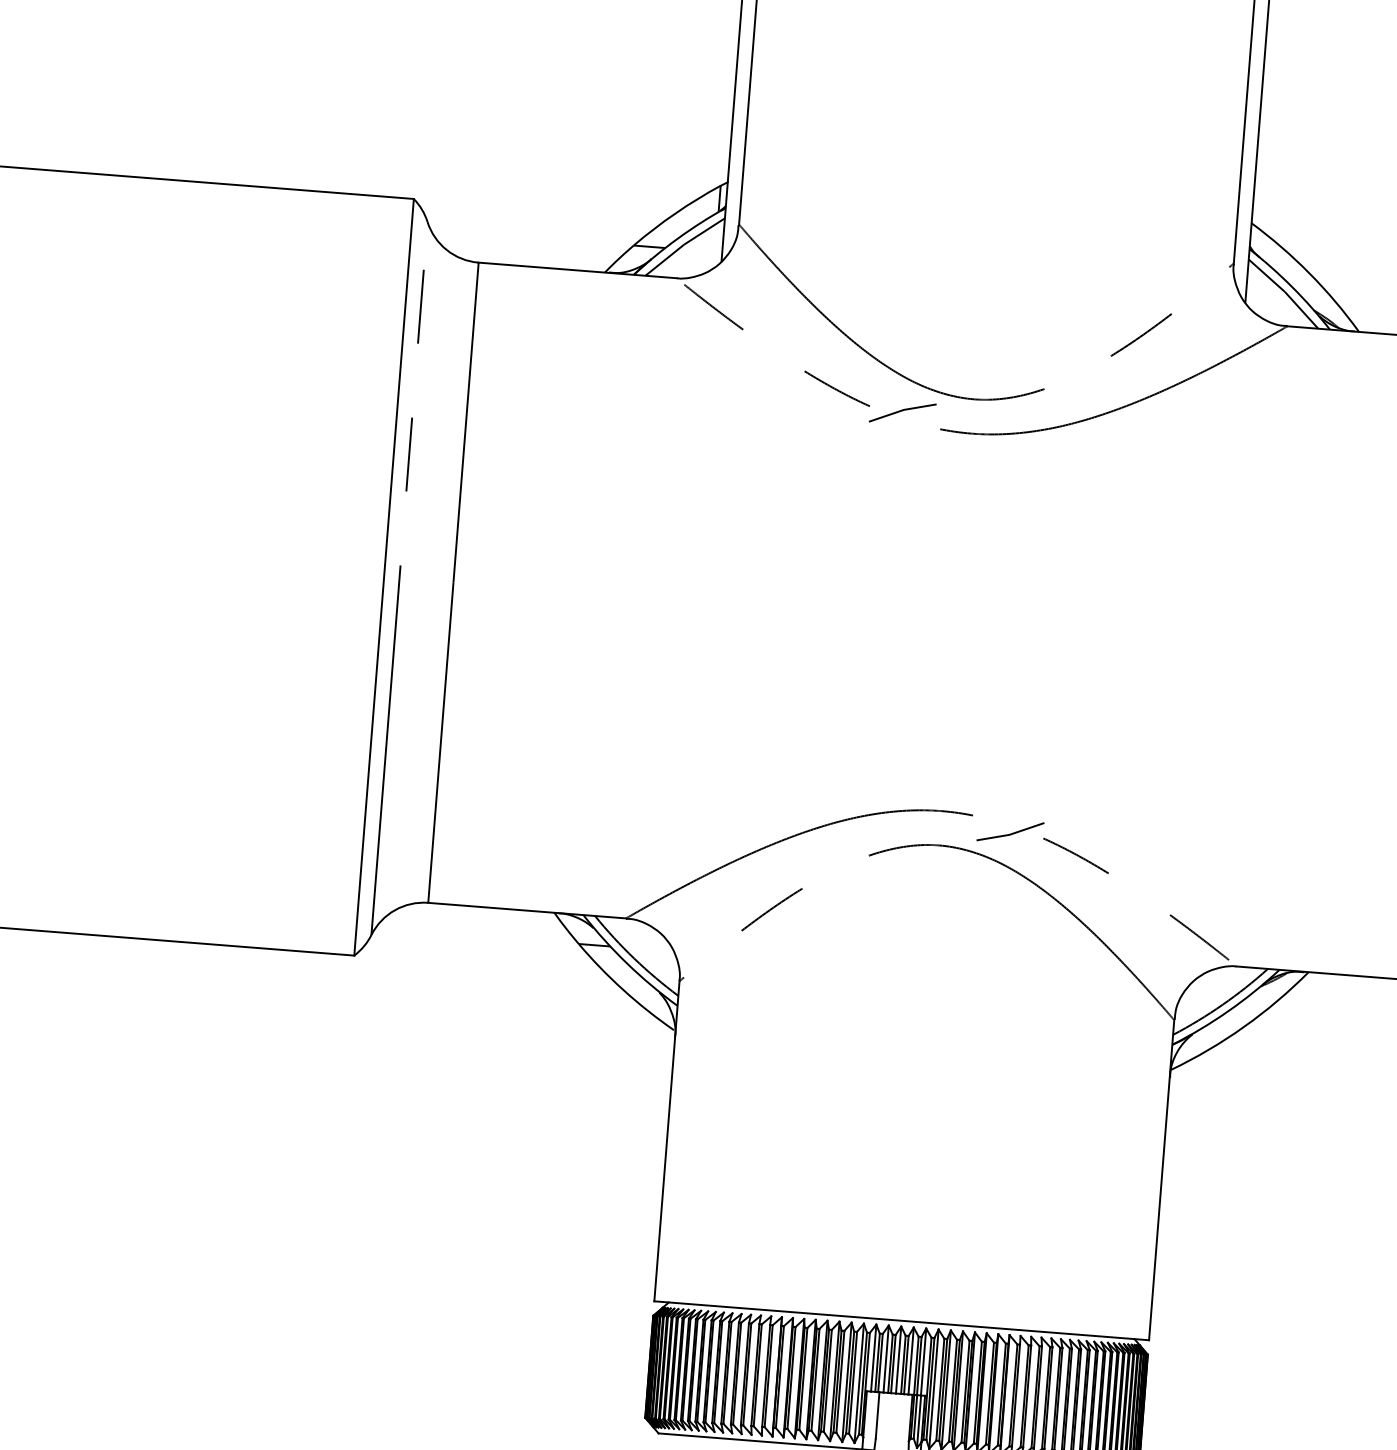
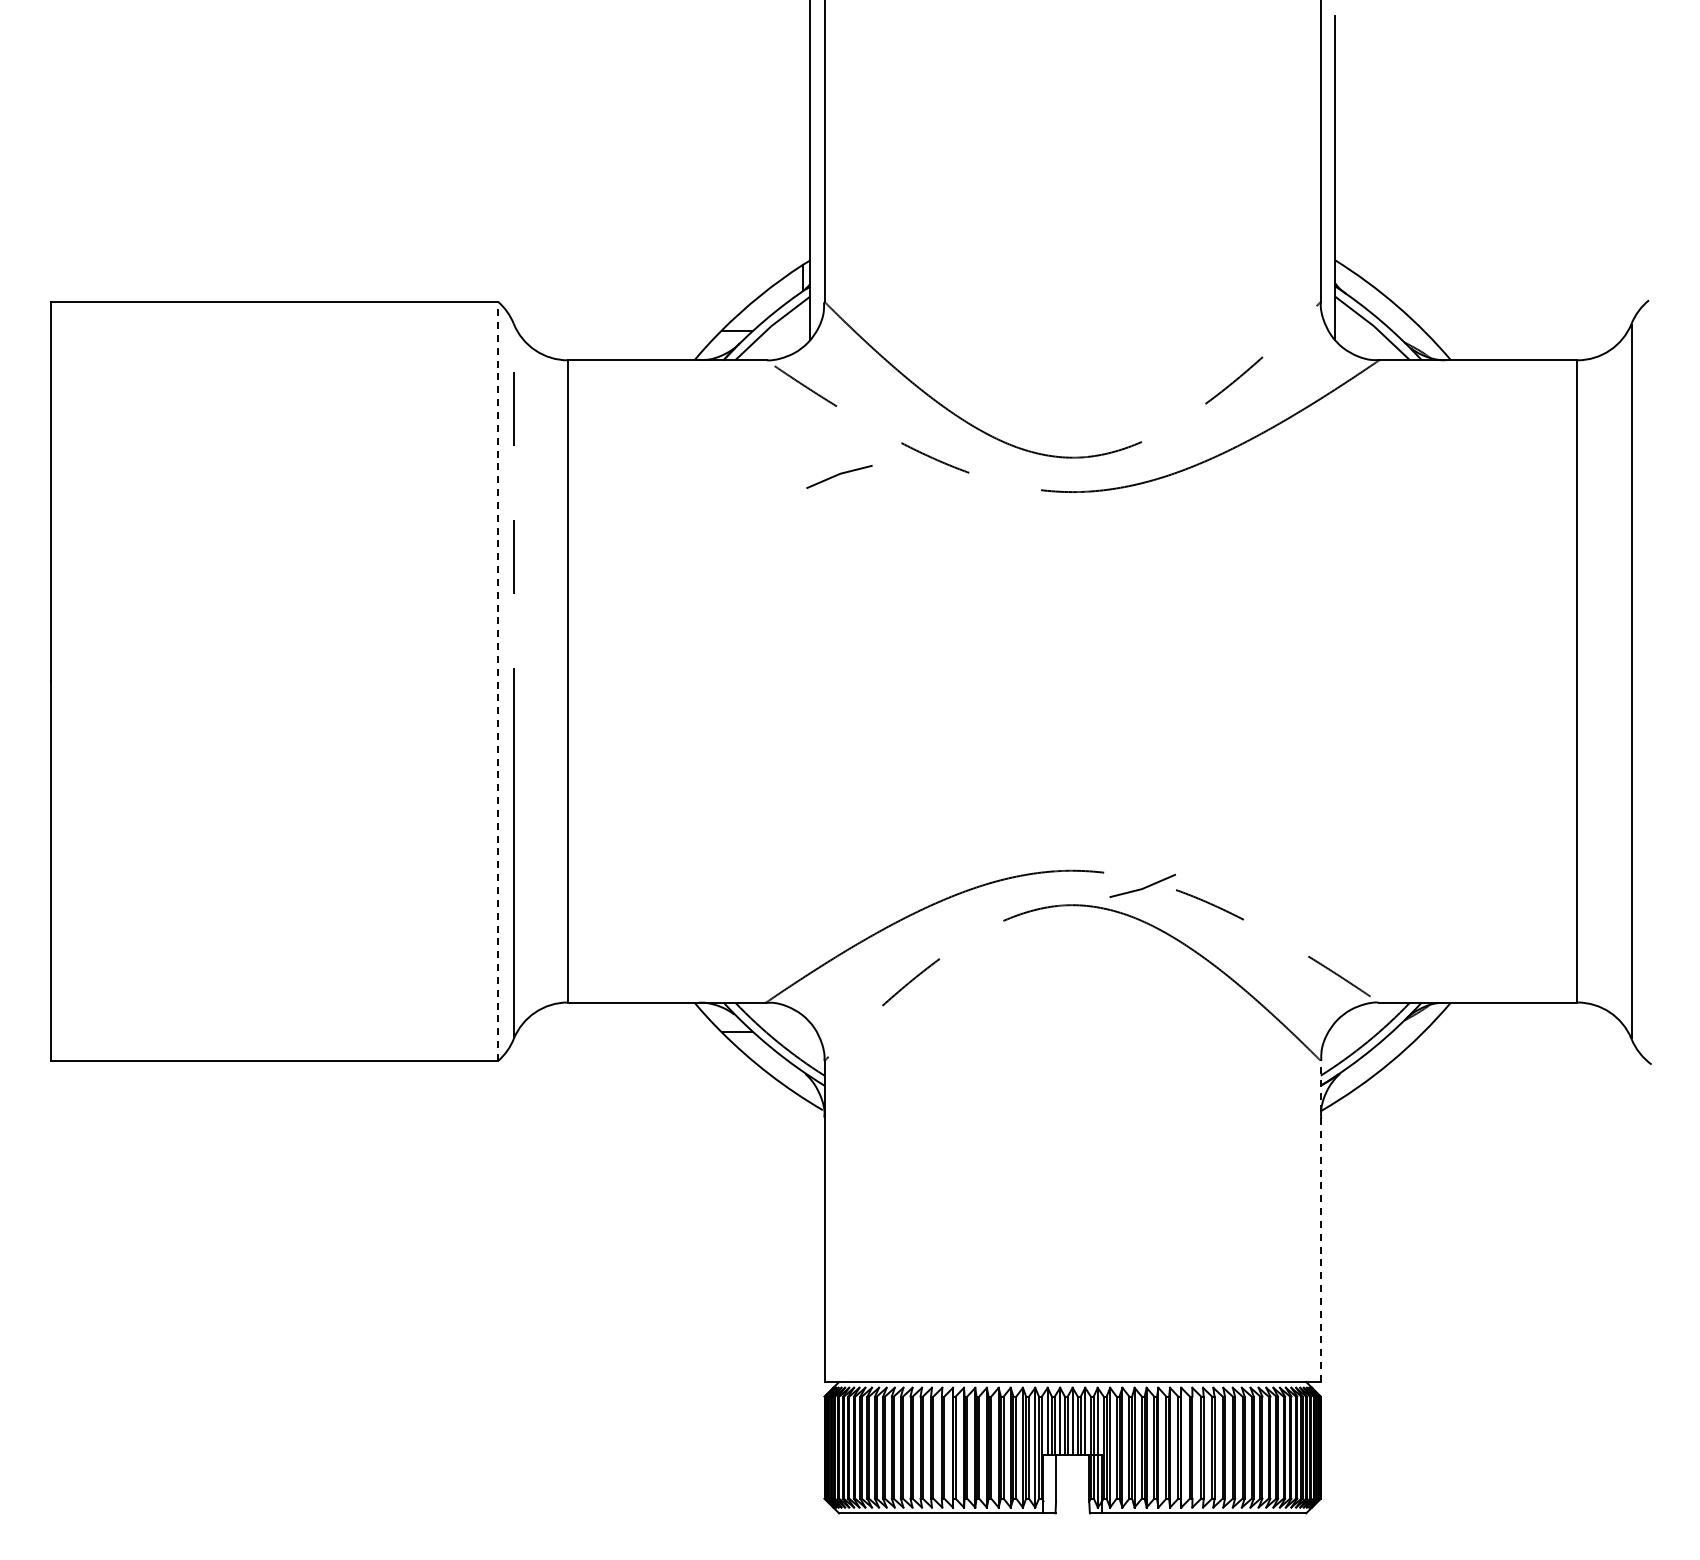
line: (902, 411) -> (839, 475), moved
line: (384, 576) -> (498, 680), solid -> dashed
line: (1161, 1180) -> (1320, 1221), solid -> dashed

